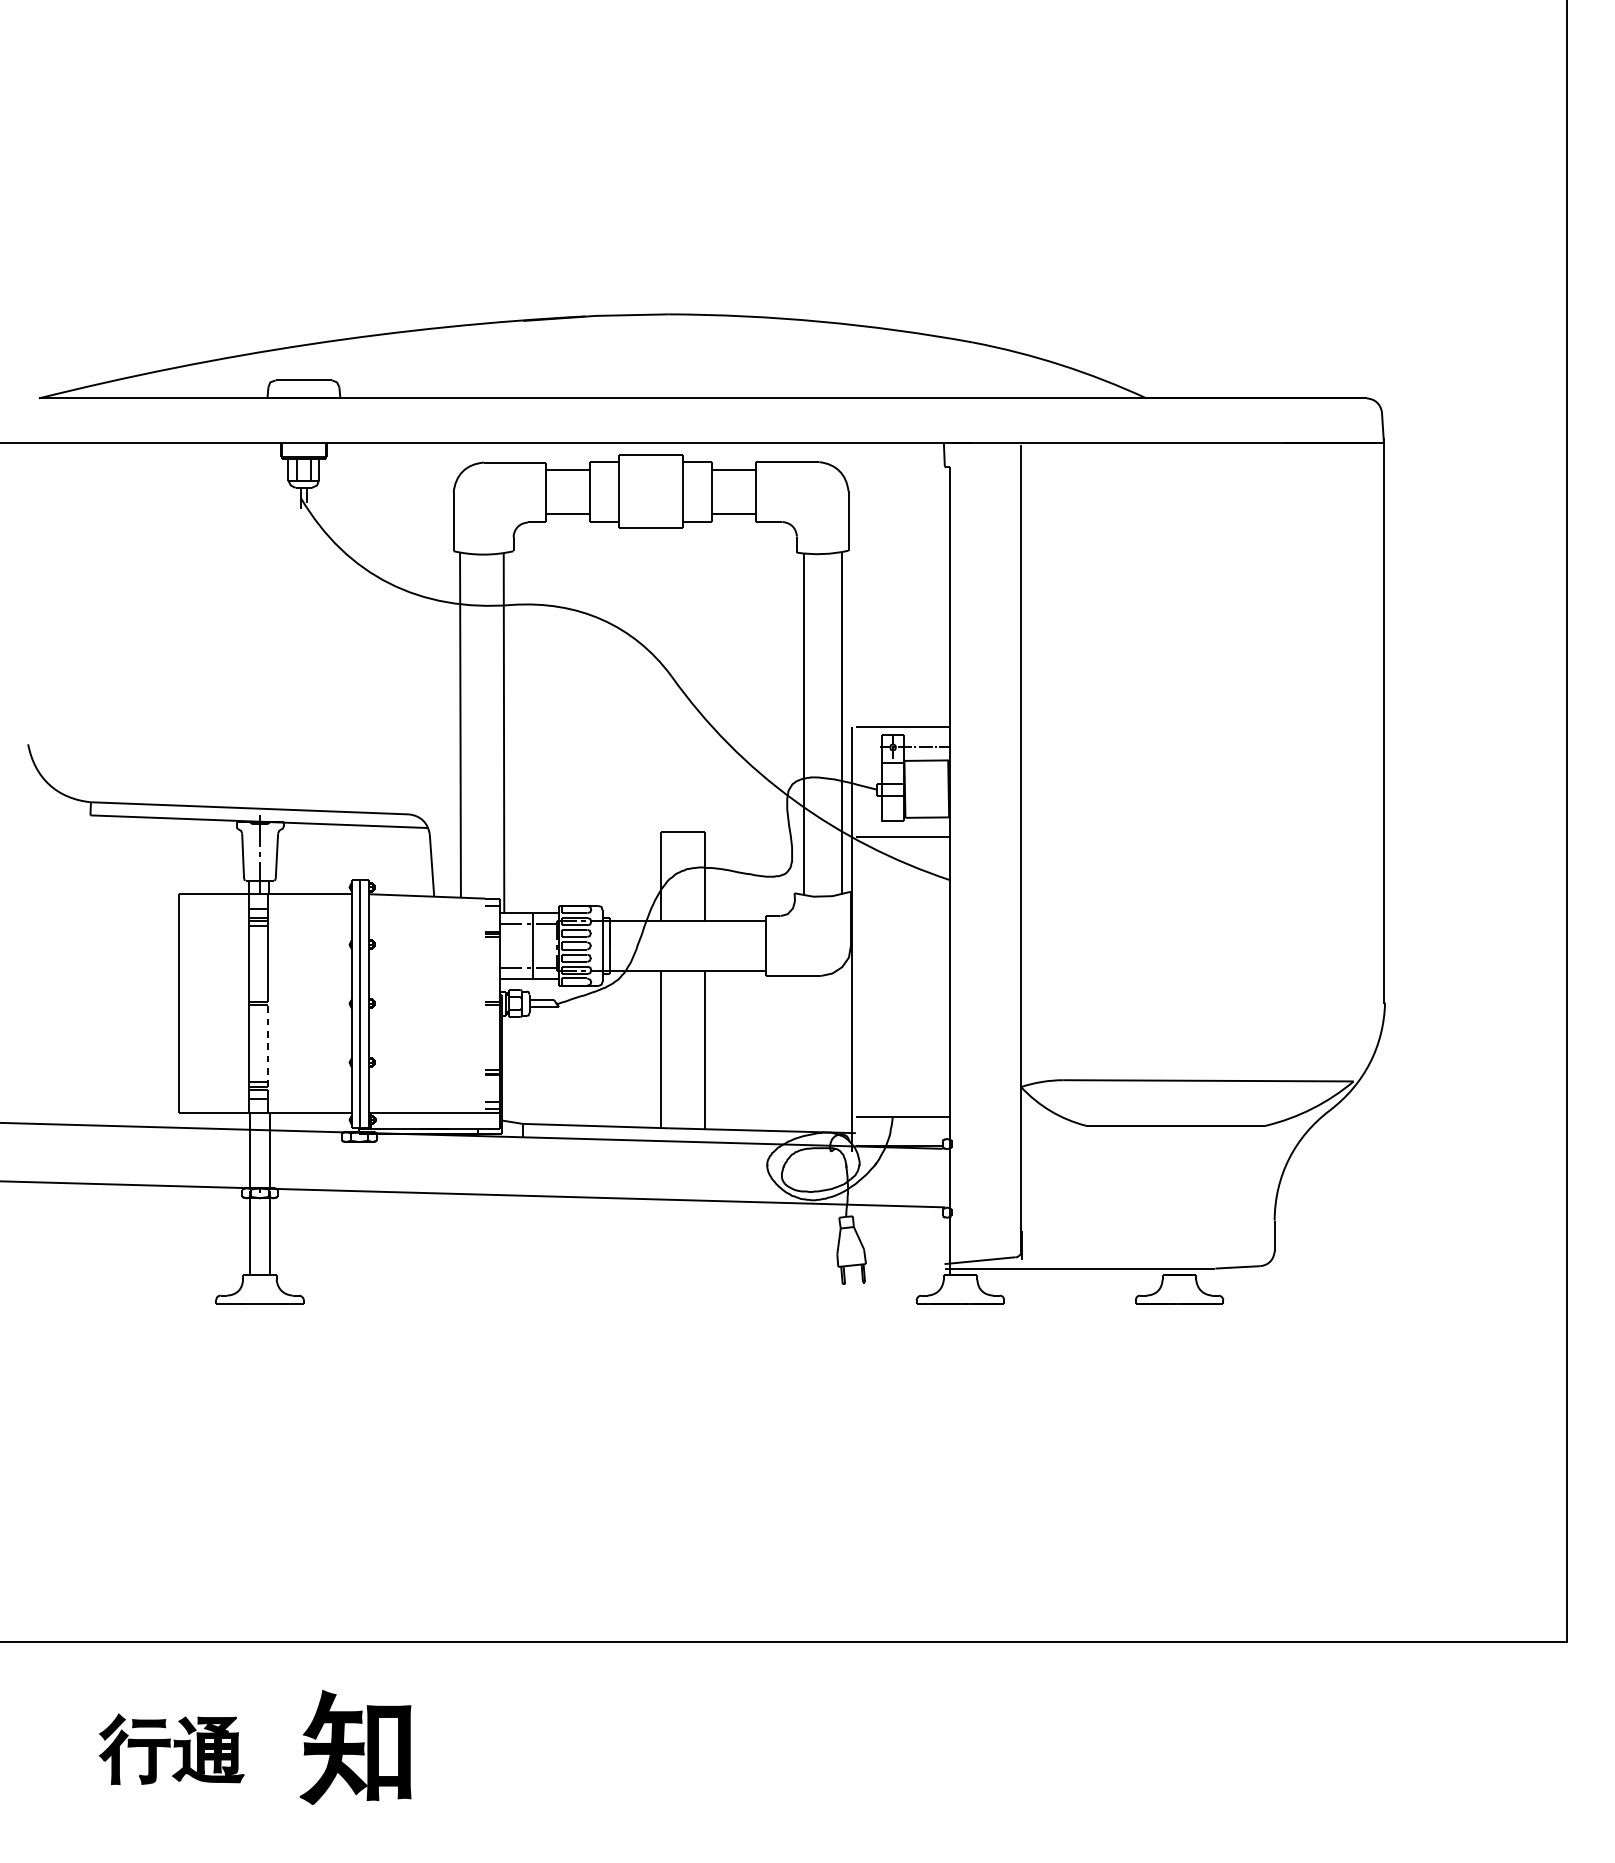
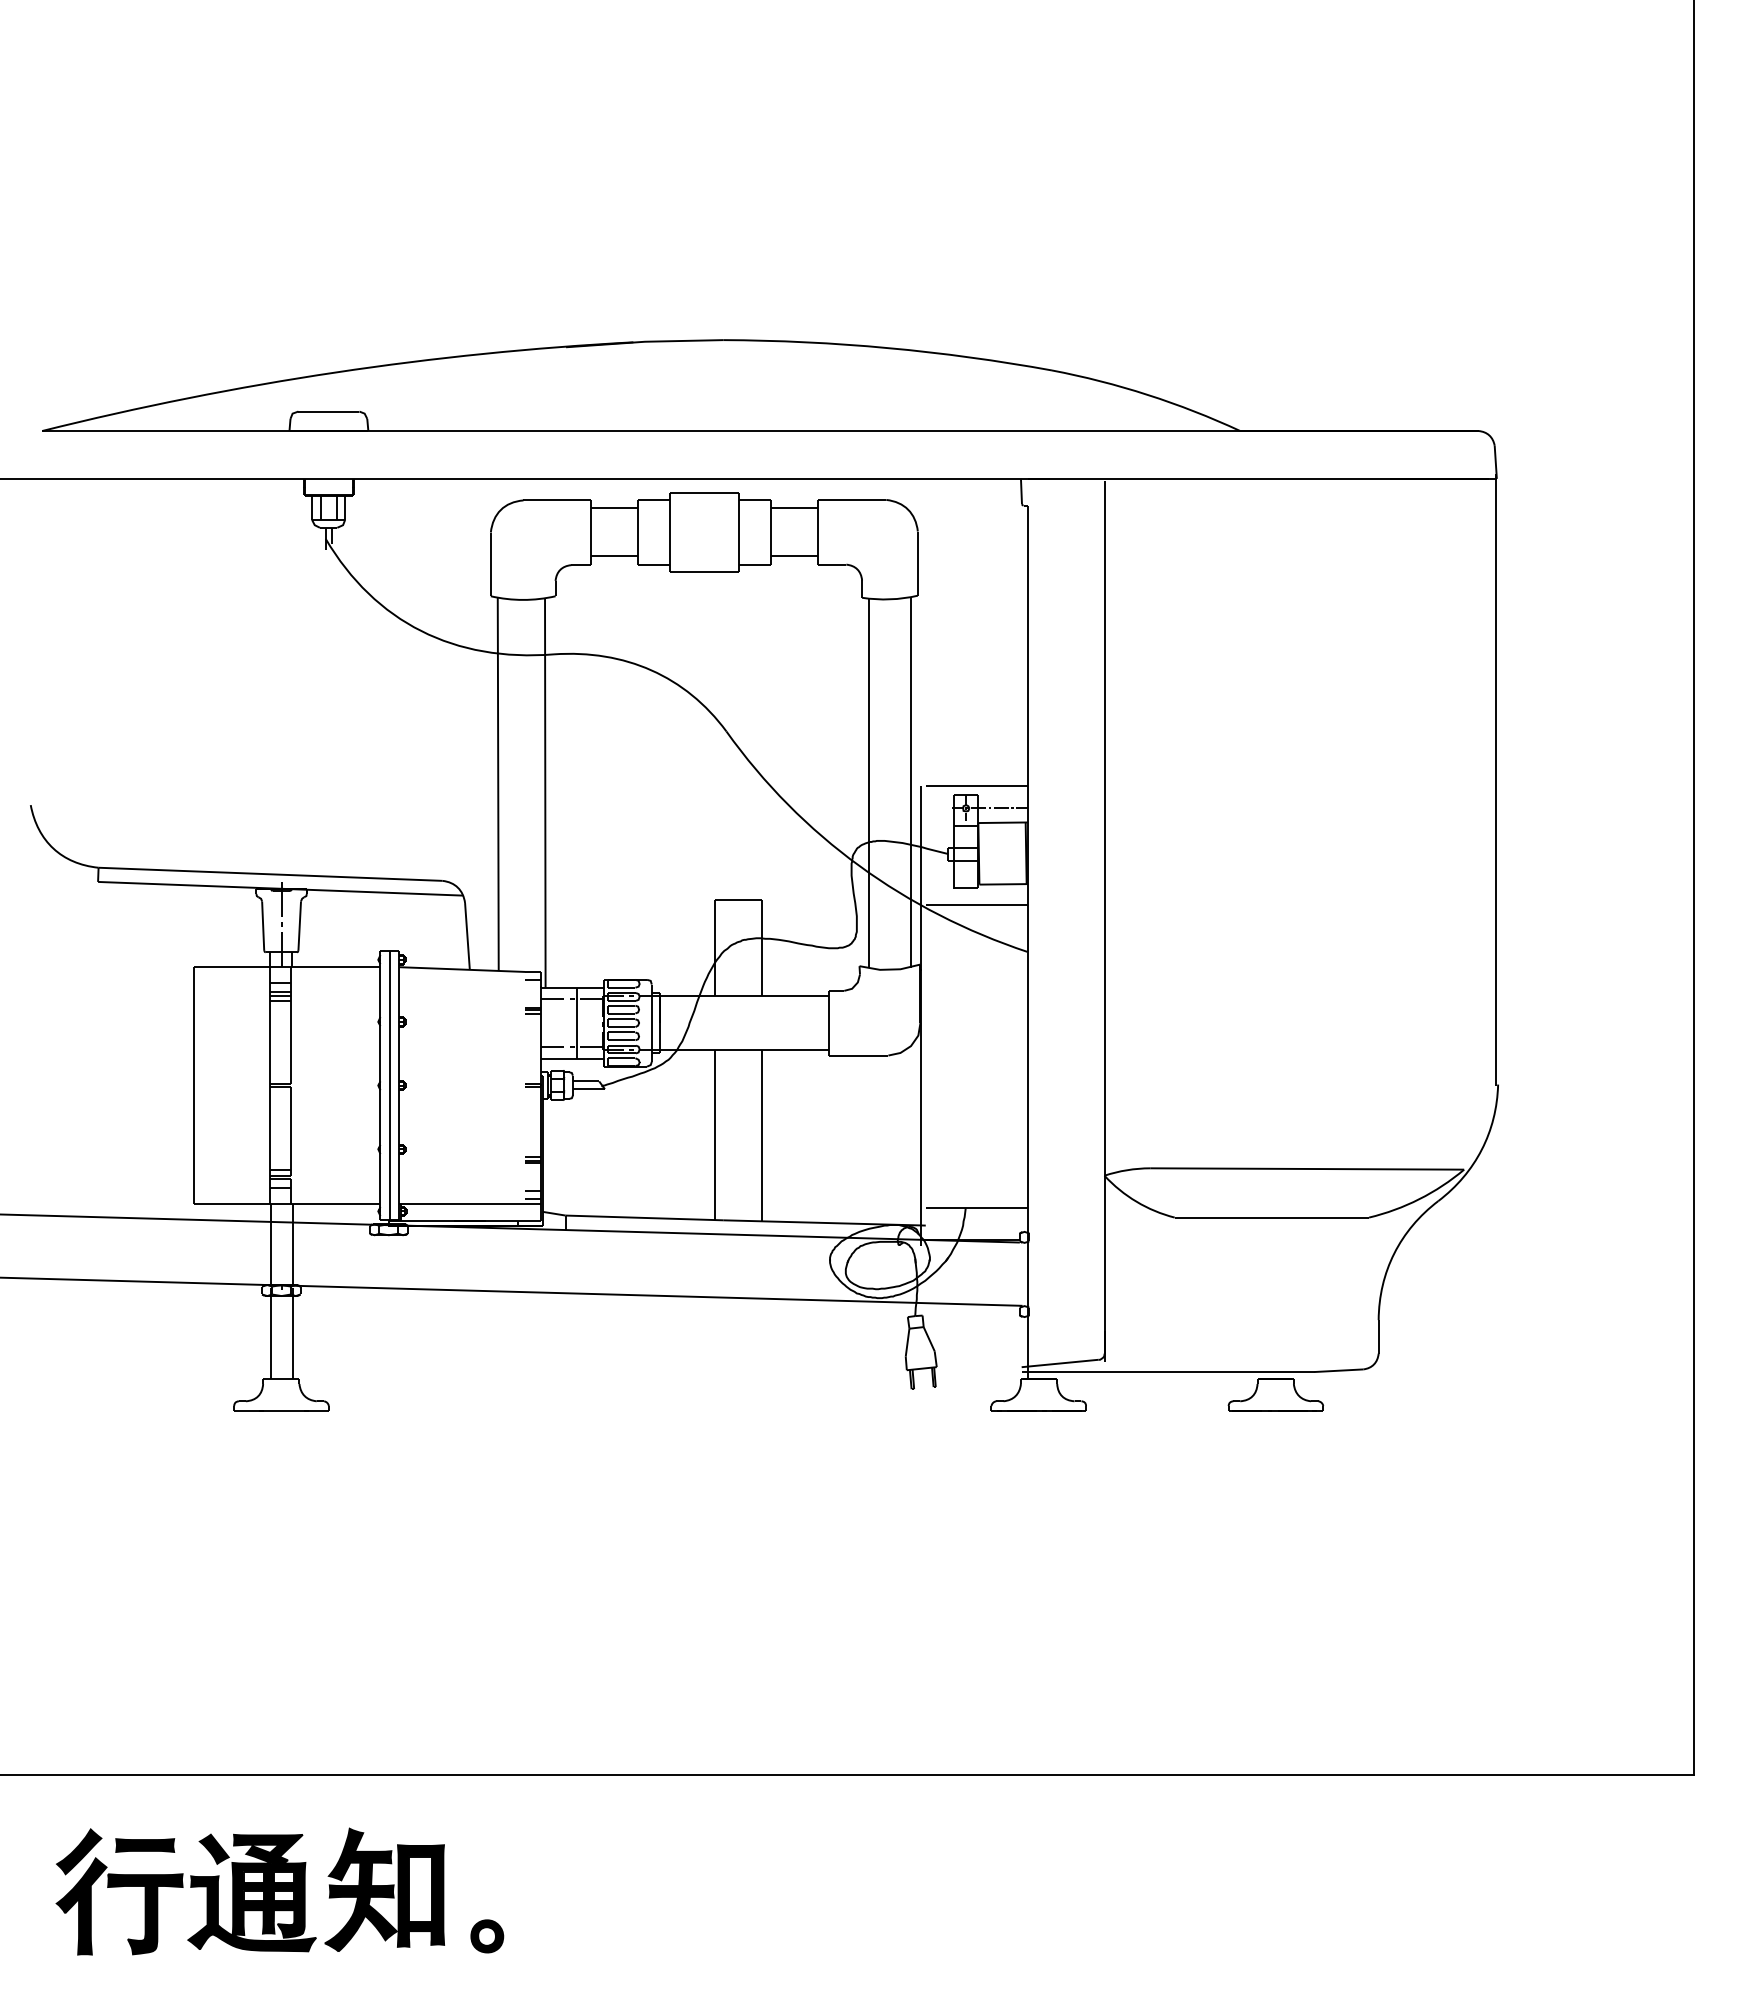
line: (268, 1045) -> (290, 1130), dashed -> solid
part: (171, 1748) -> (185, 1891), size x1.67
part: (450, 1790) -> (487, 1936), added

